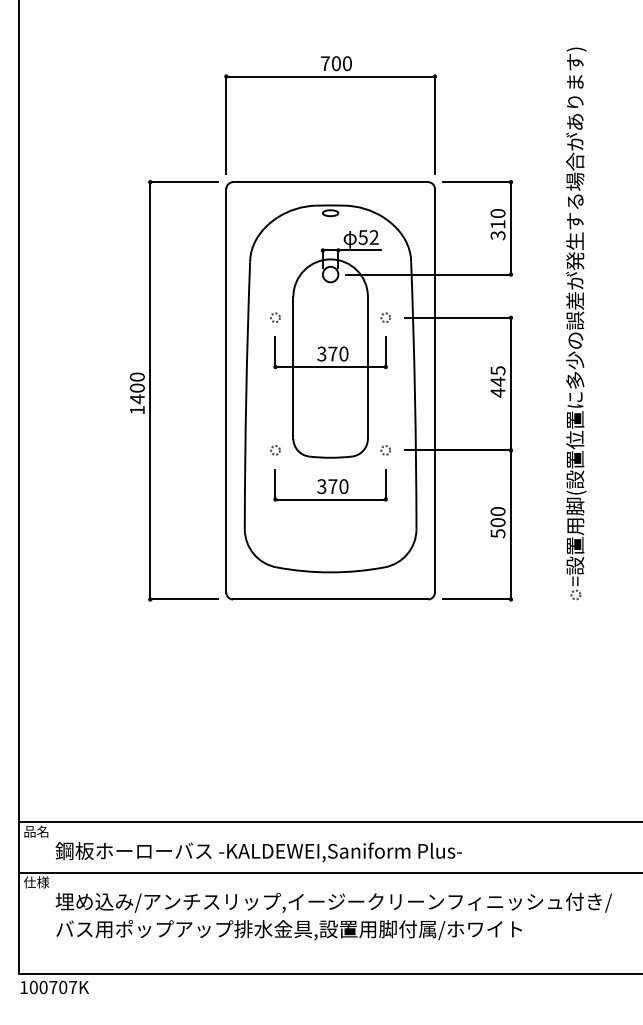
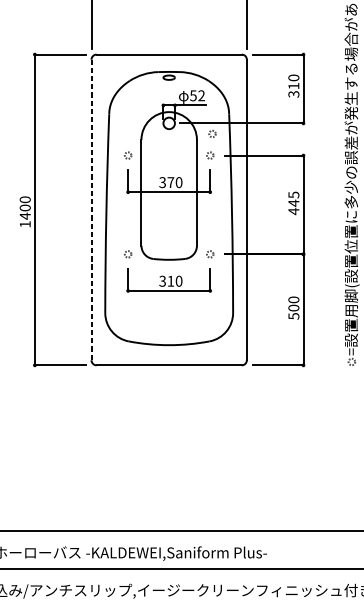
circle: (388, 288) -> (212, 133), added
line: (226, 390) -> (91, 209), solid -> dashed
text: (332, 486) -> (170, 281), 370 -> 310

